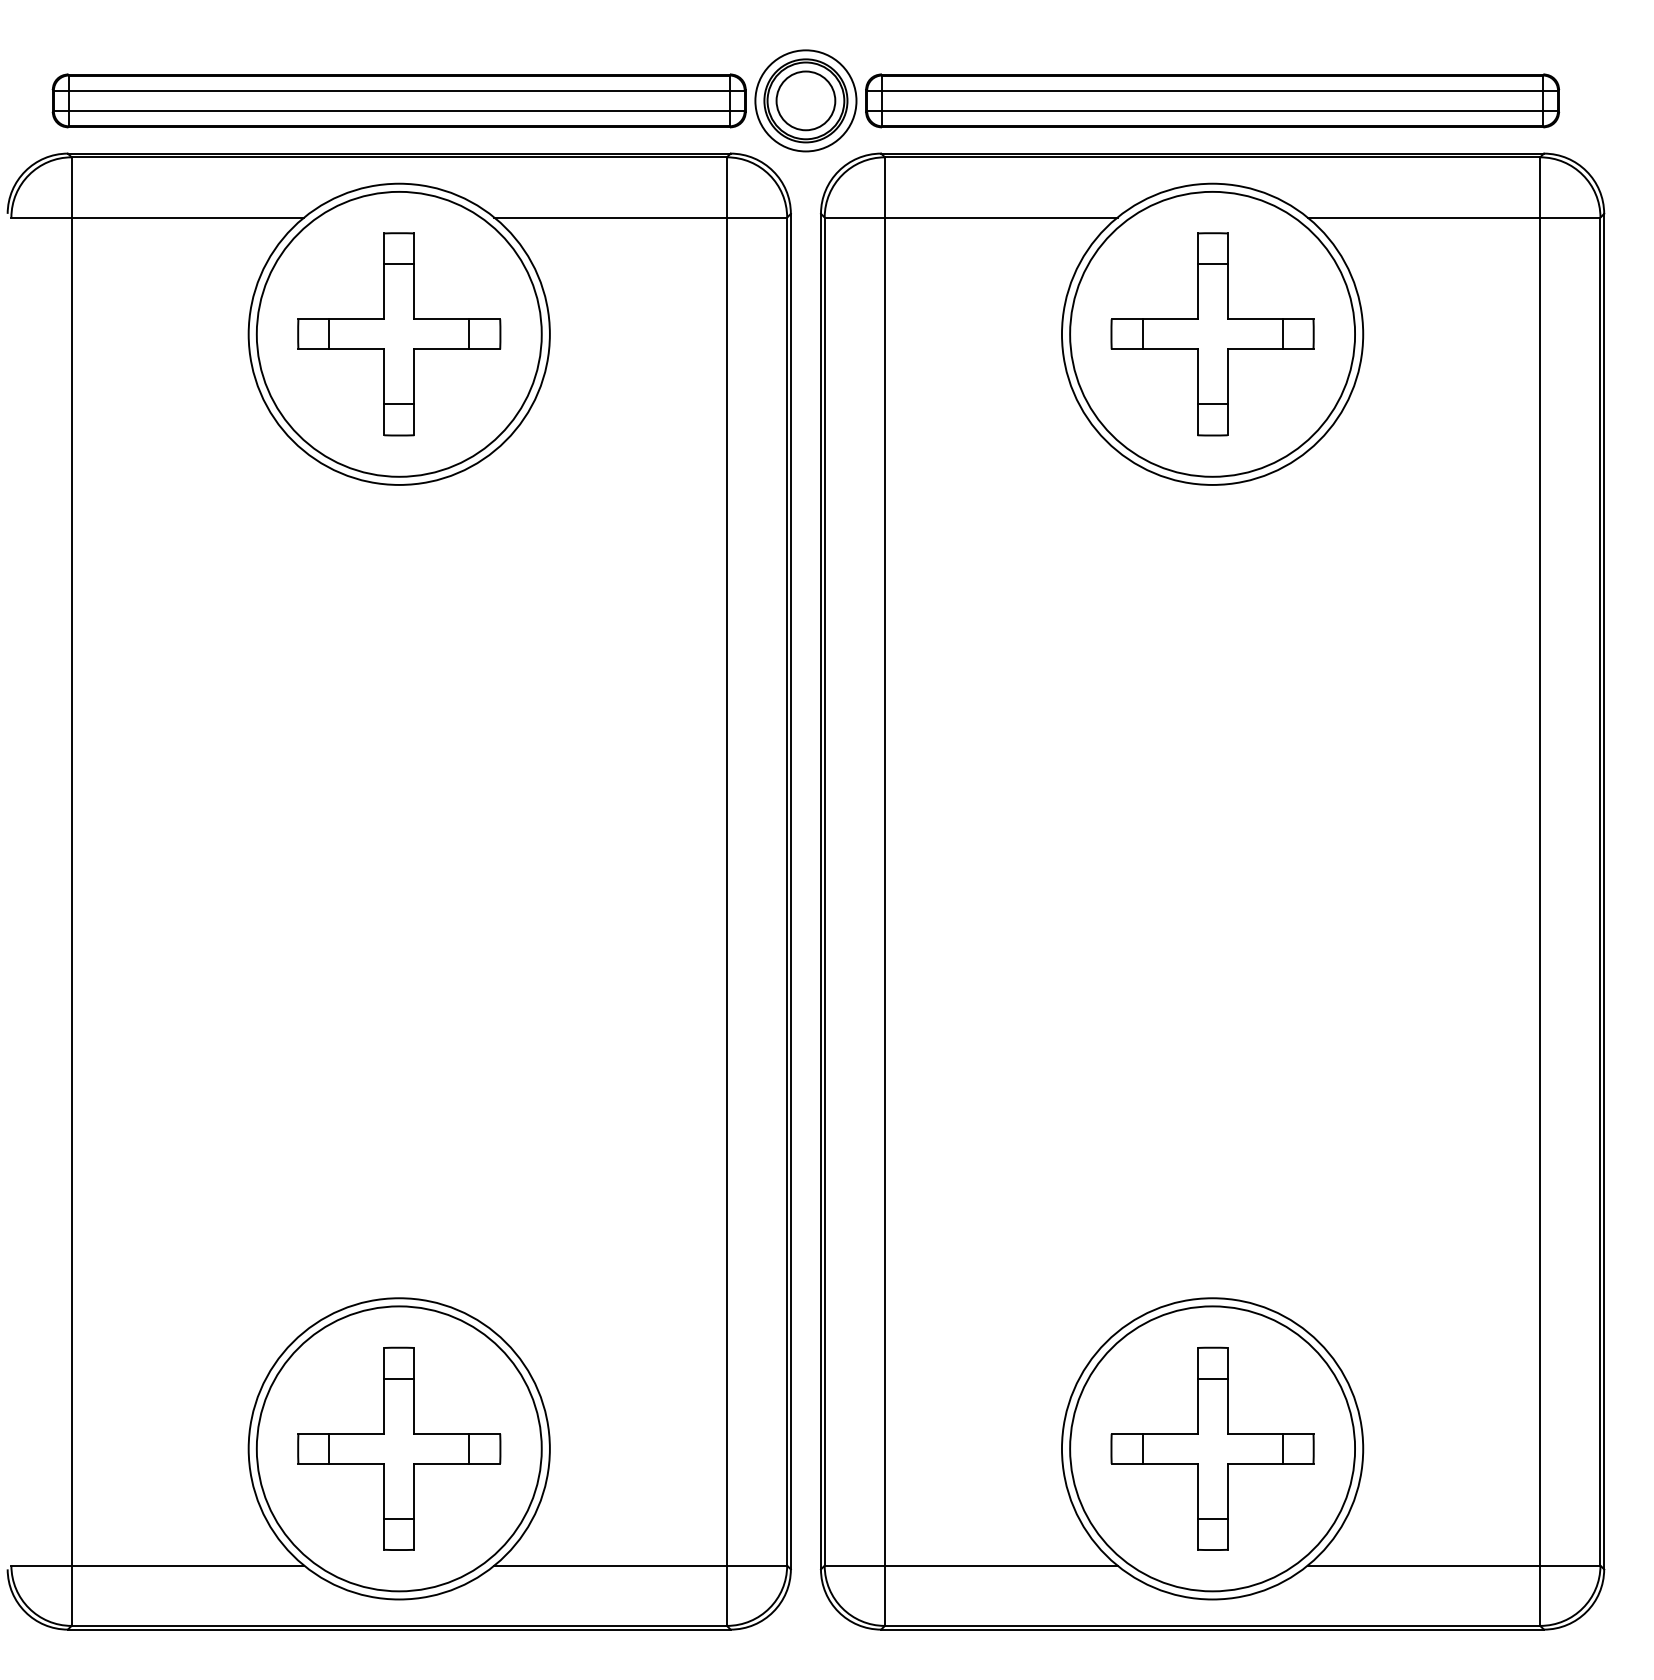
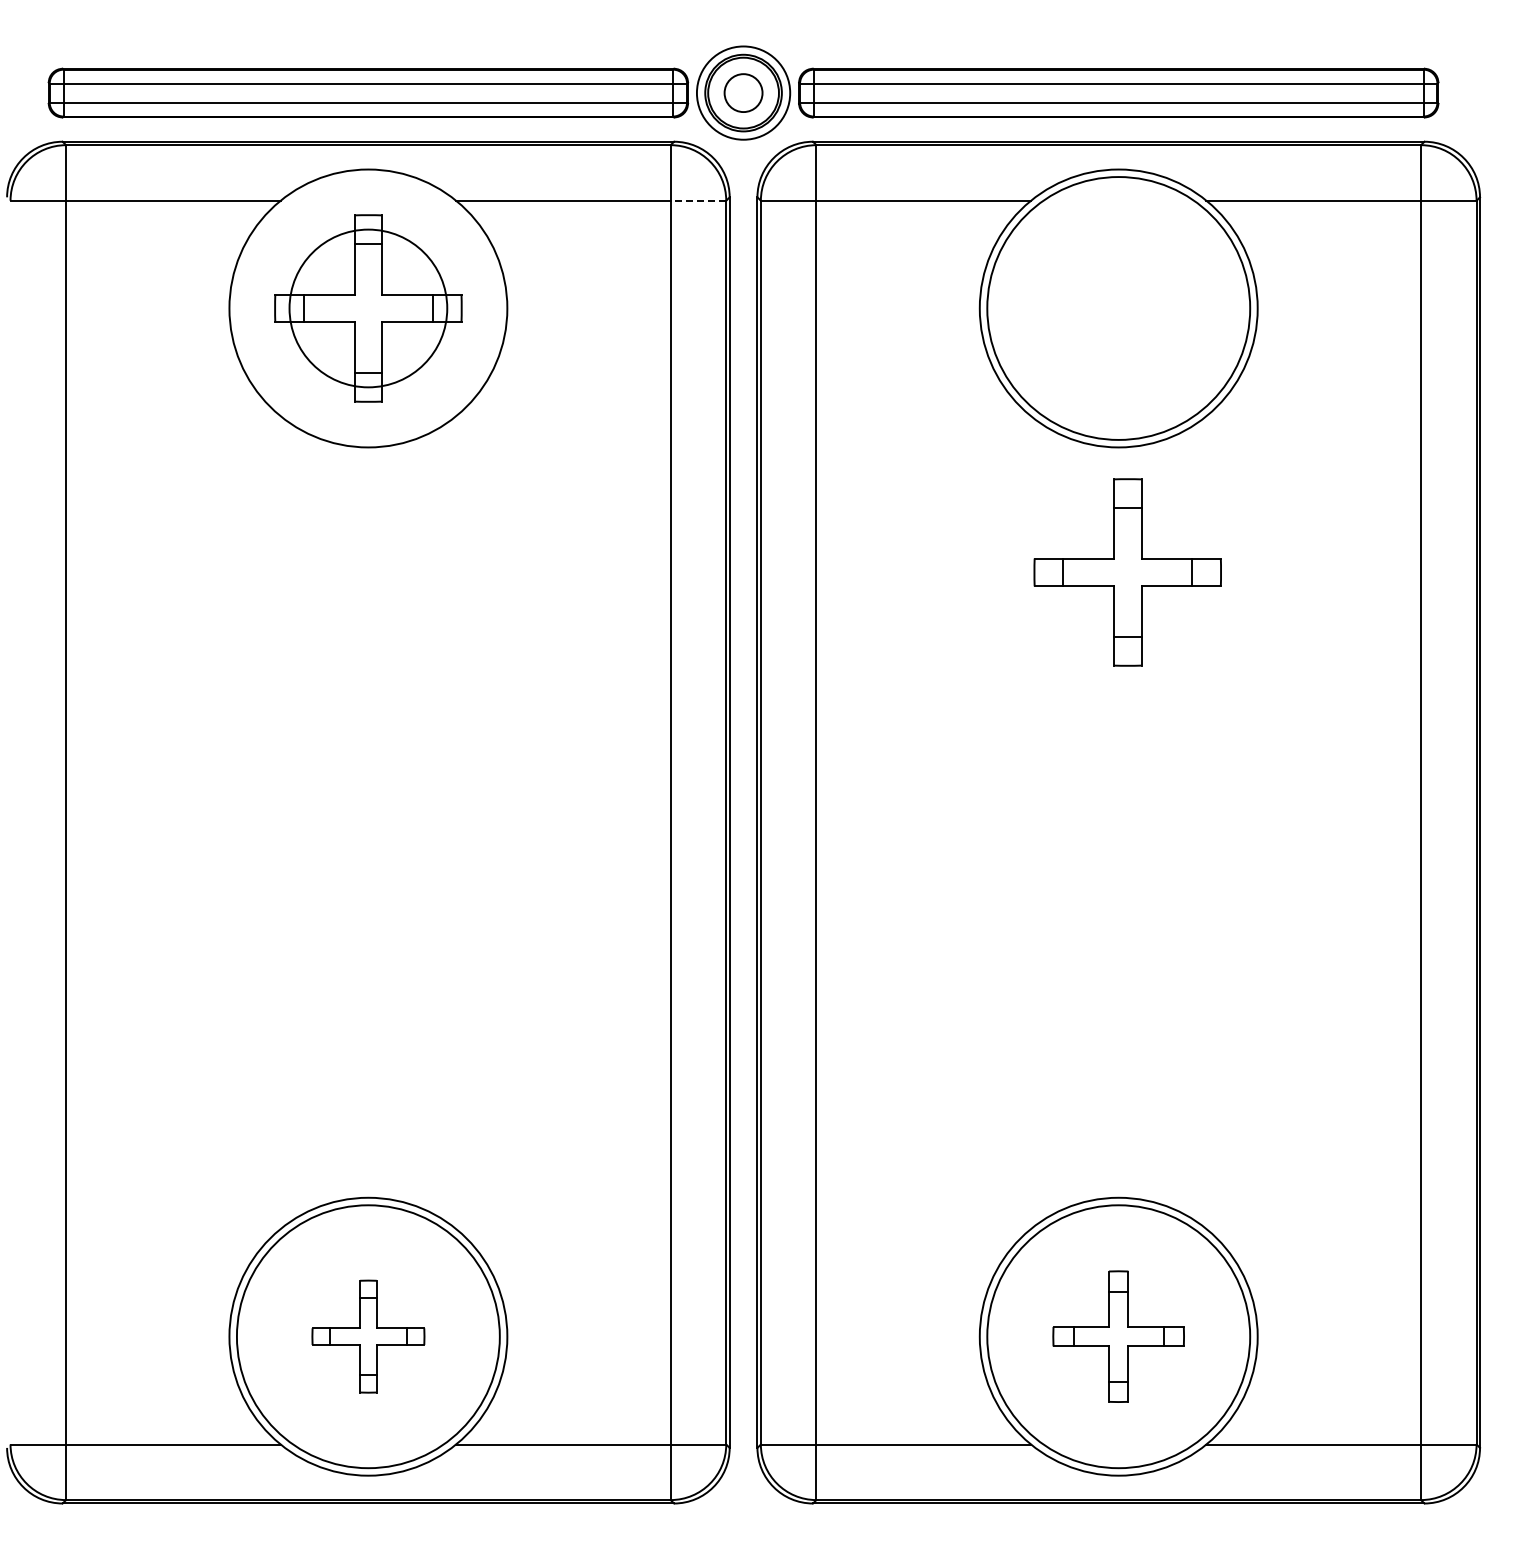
circle: (805, 101) -> (743, 93), size x0.7
line: (757, 217) -> (698, 200), solid -> dashed
circle: (398, 334) -> (367, 308), size x0.6
part: (1212, 334) -> (1127, 572), moved
part: (399, 1448) -> (368, 1336), size x0.6
part: (1212, 1448) -> (1118, 1336), size x0.7

